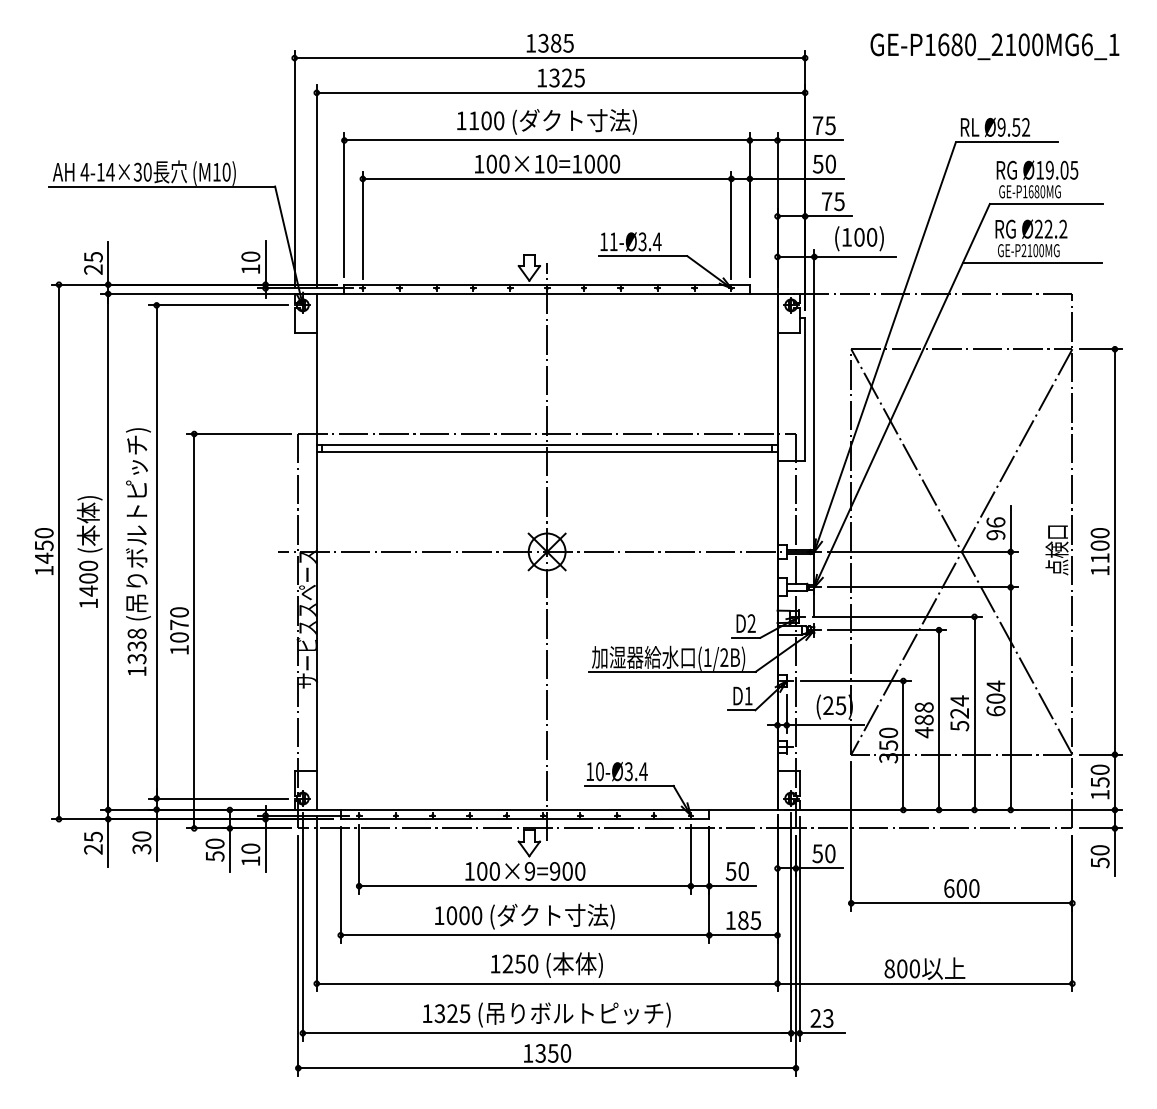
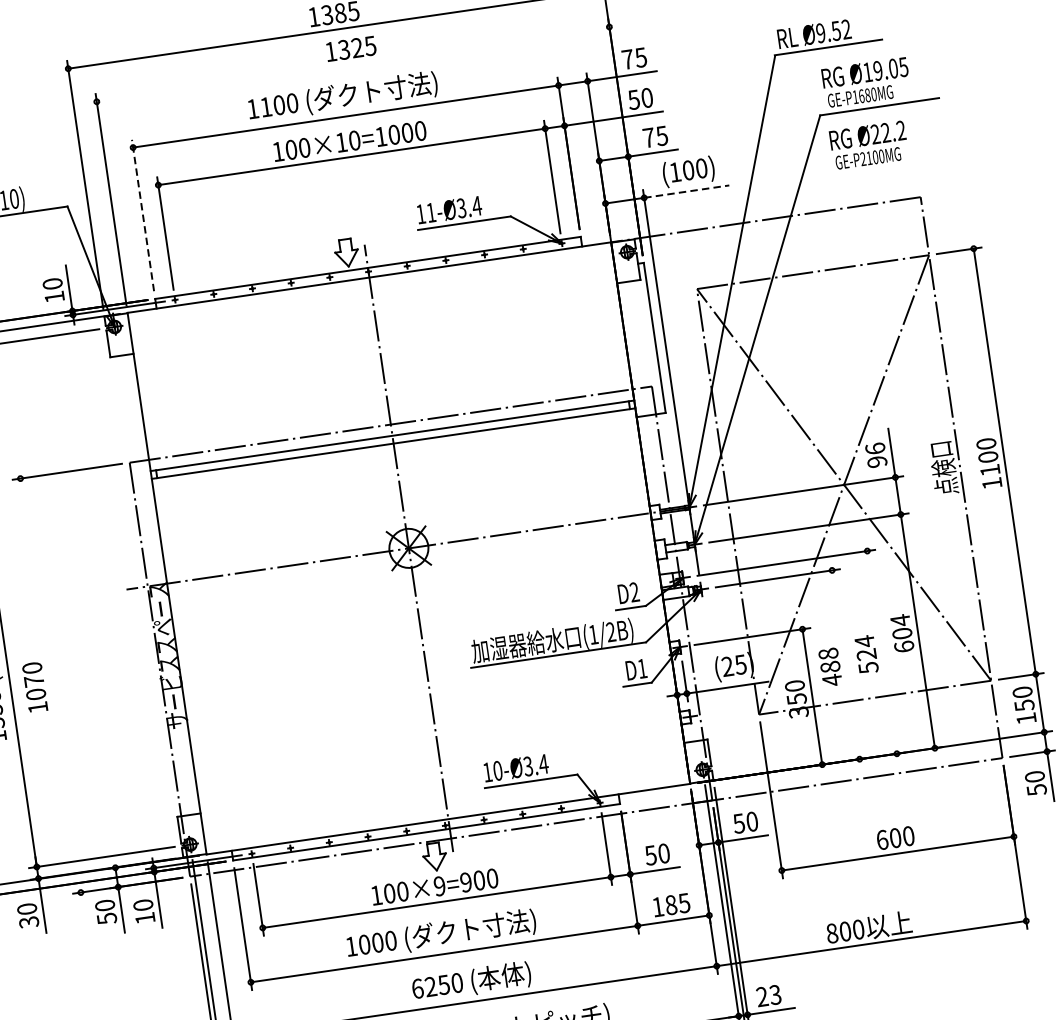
line: (560, 92) -> (352, 64), removed
line: (344, 204) -> (143, 214), solid -> dashed
line: (854, 256) -> (686, 191), solid -> dashed
line: (1031, 262) -> (872, 170), removed
line: (194, 631) -> (50, 685), removed
line: (974, 713) -> (882, 652), removed
line: (939, 720) -> (846, 665), removed
text: (495, 963) -> (417, 988), 1250 -> 6250

